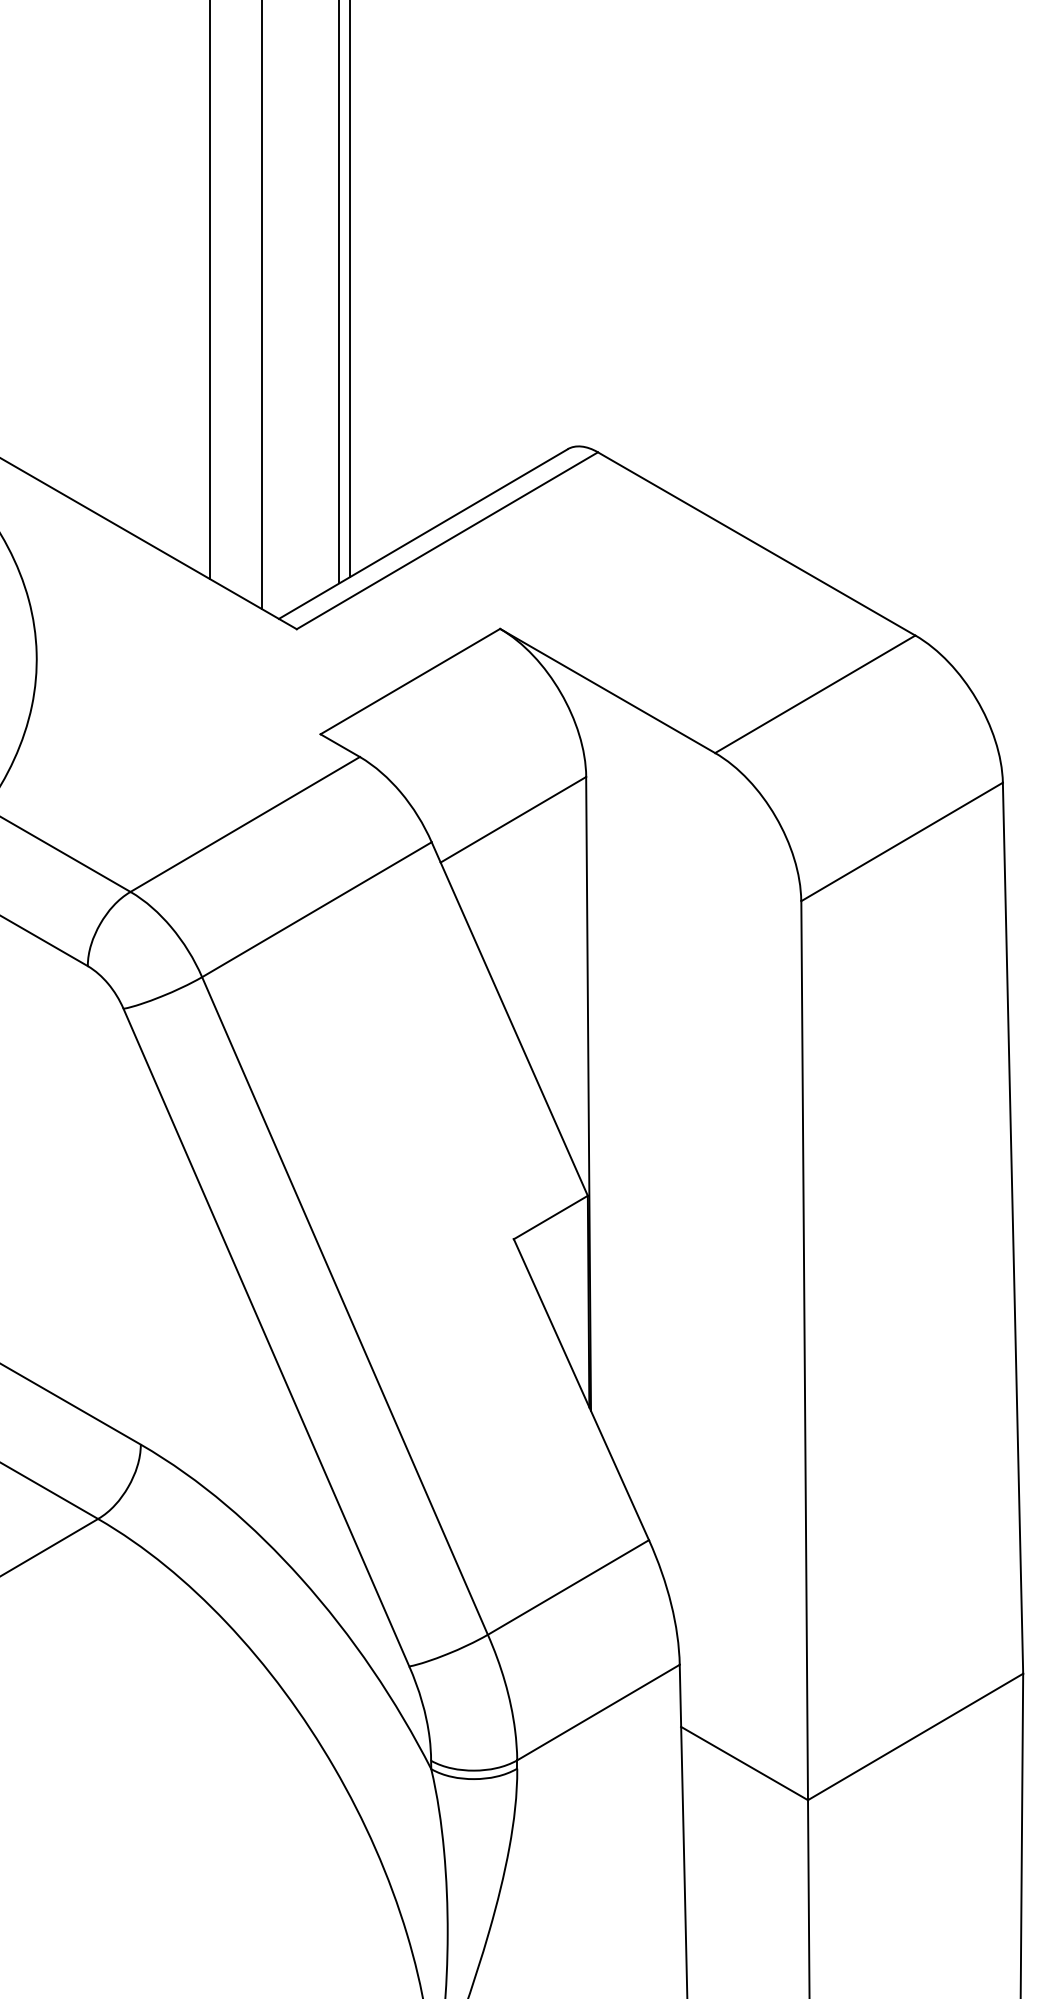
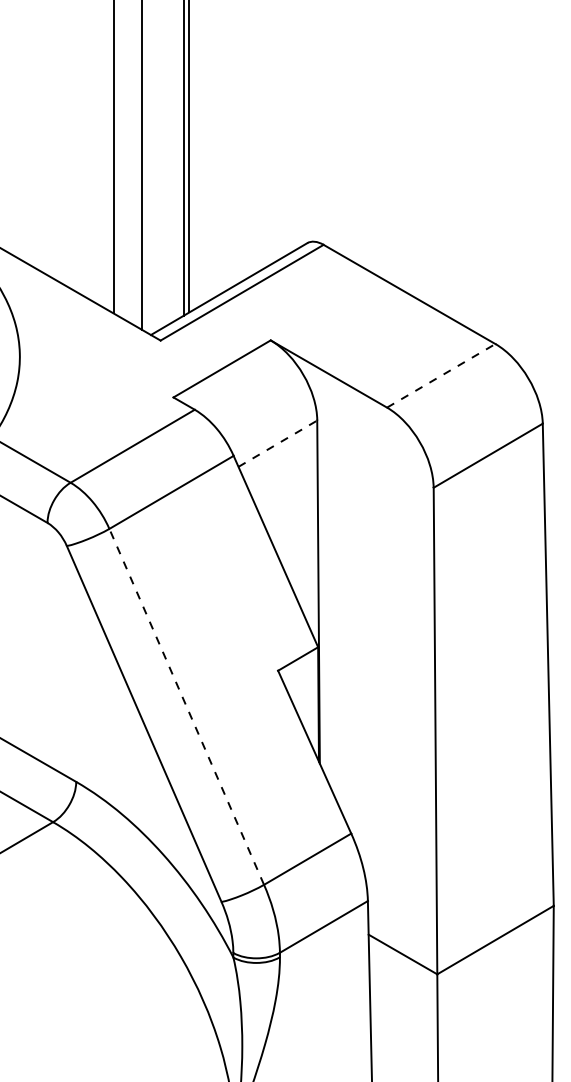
line: (815, 693) -> (441, 375), solid -> dashed
line: (512, 819) -> (277, 443), solid -> dashed
line: (344, 1305) -> (186, 706), solid -> dashed

